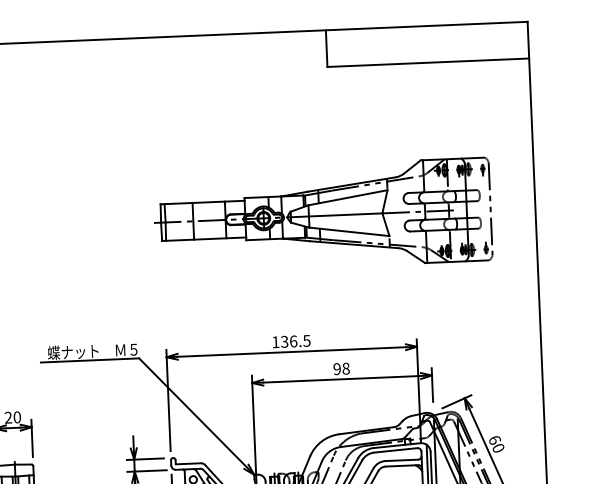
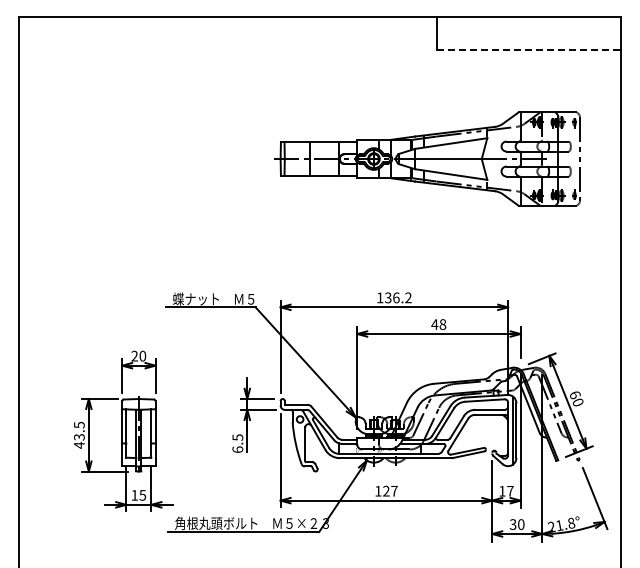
line: (428, 63) -> (529, 50), solid -> dashed
part: (322, 215) -> (427, 158), moved
text: (306, 340) -> (408, 297), 136.5 -> 136.2
text: (336, 369) -> (434, 324), 98 -> 48

